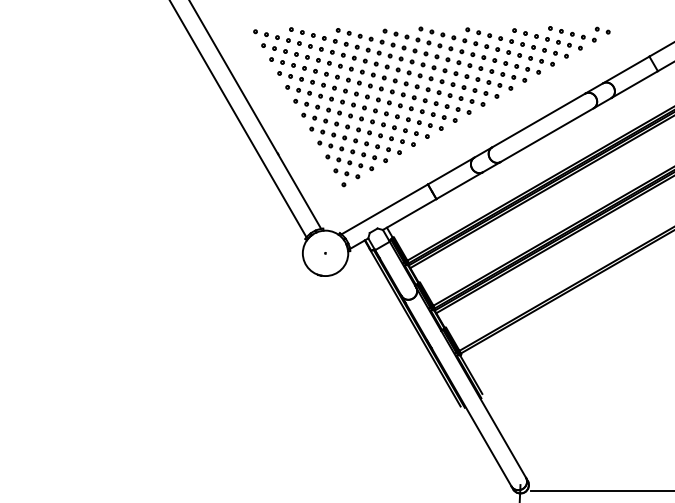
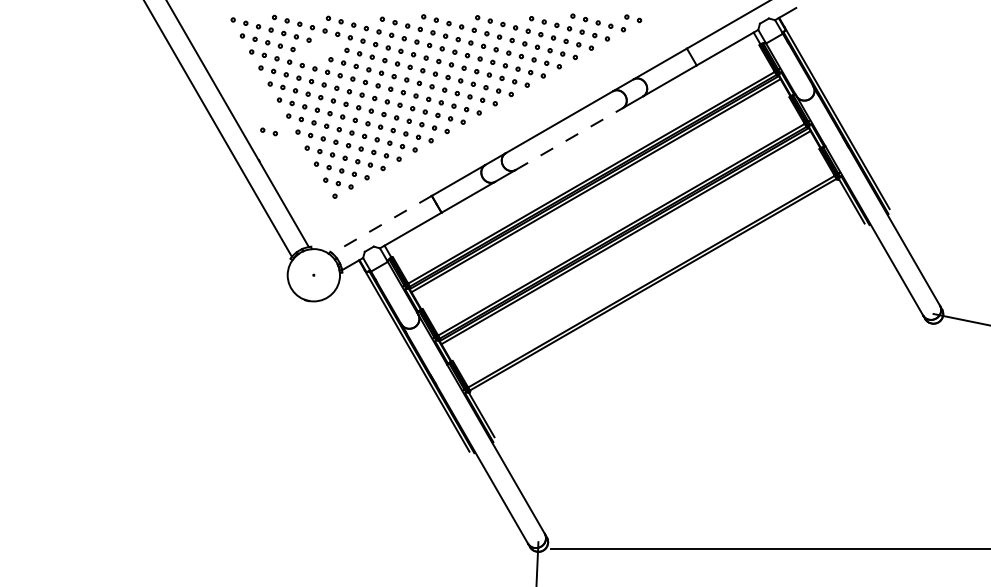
part: (330, 57) -> (319, 49), removed
part: (286, 128) -> (268, 131), added
line: (547, 135) -> (569, 139), solid -> dashed
line: (384, 209) -> (381, 224), solid -> dashed

